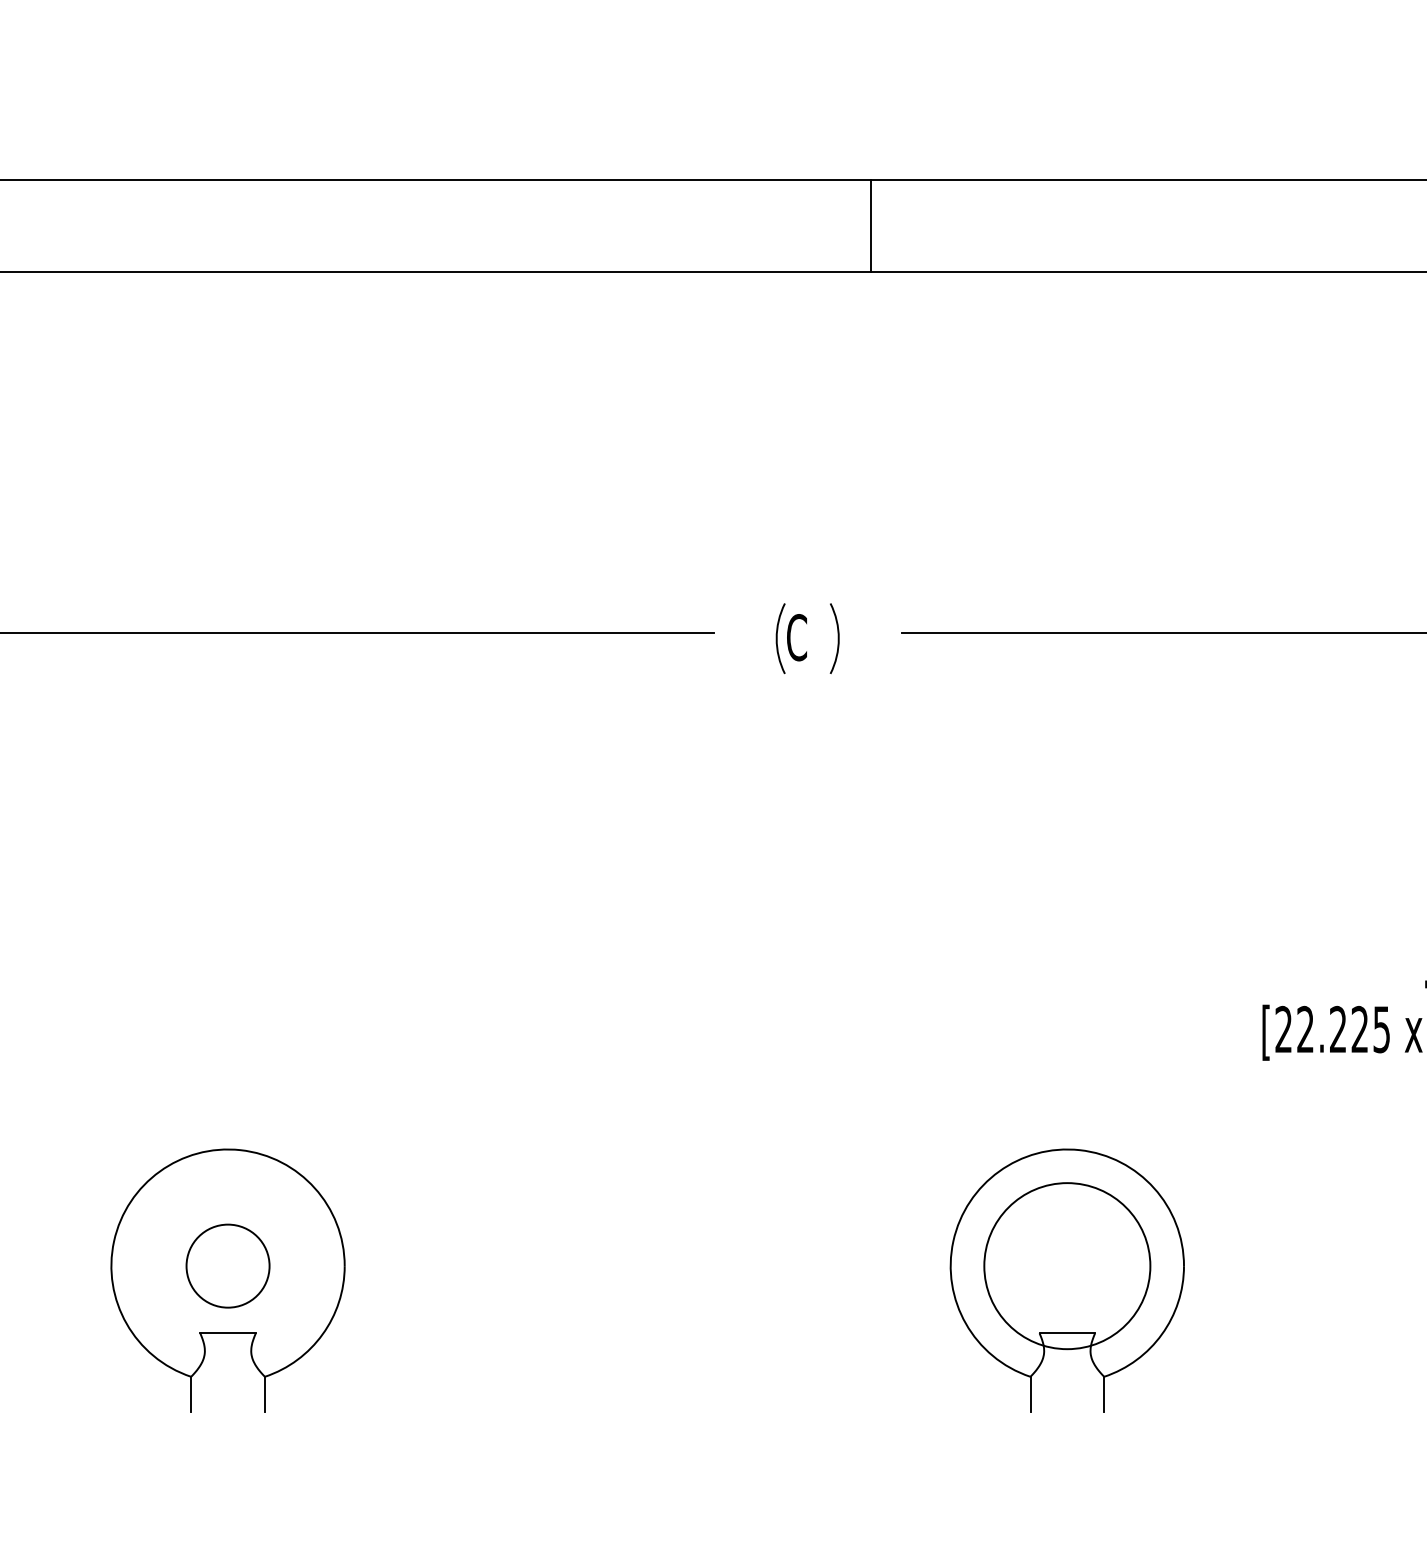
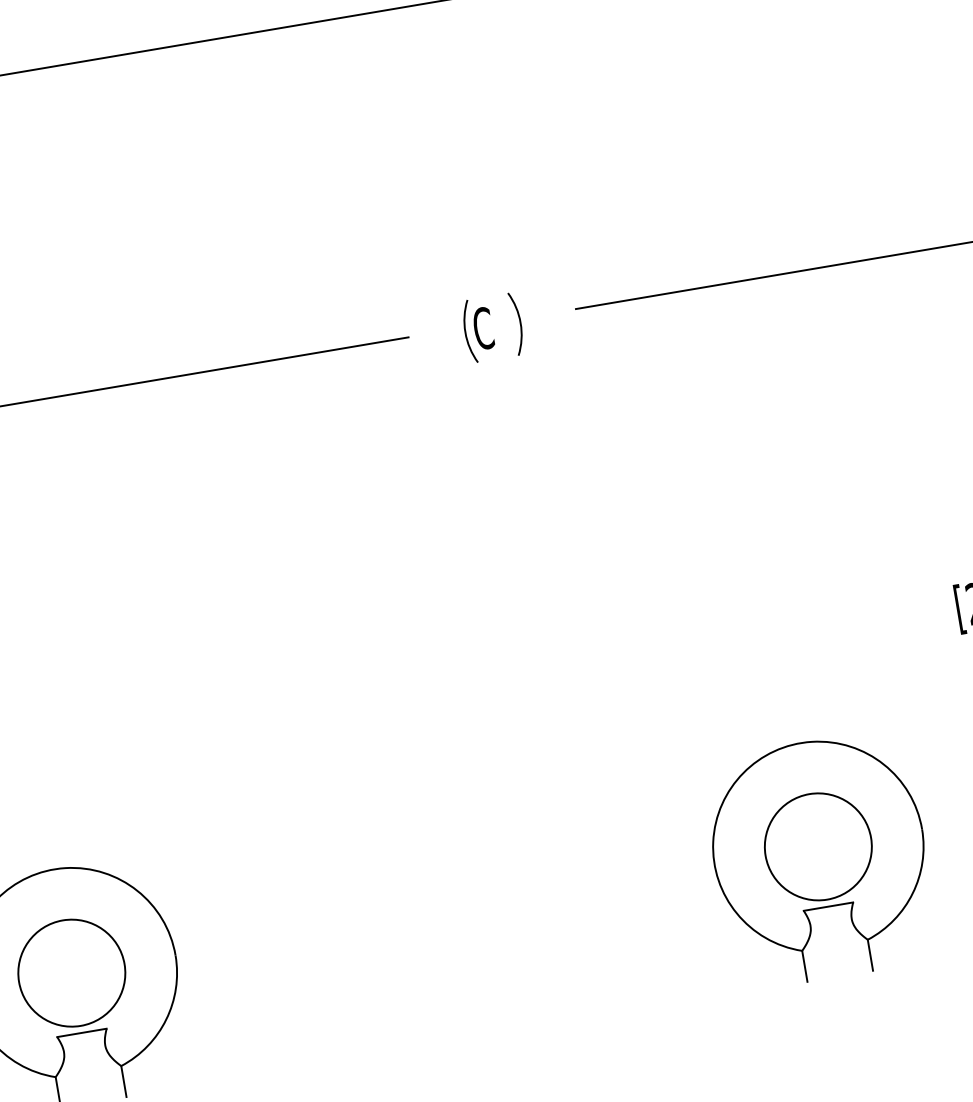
circle: (227, 1265) -> (71, 972), size x1.43
circle: (1067, 1265) -> (818, 846), size x0.71

